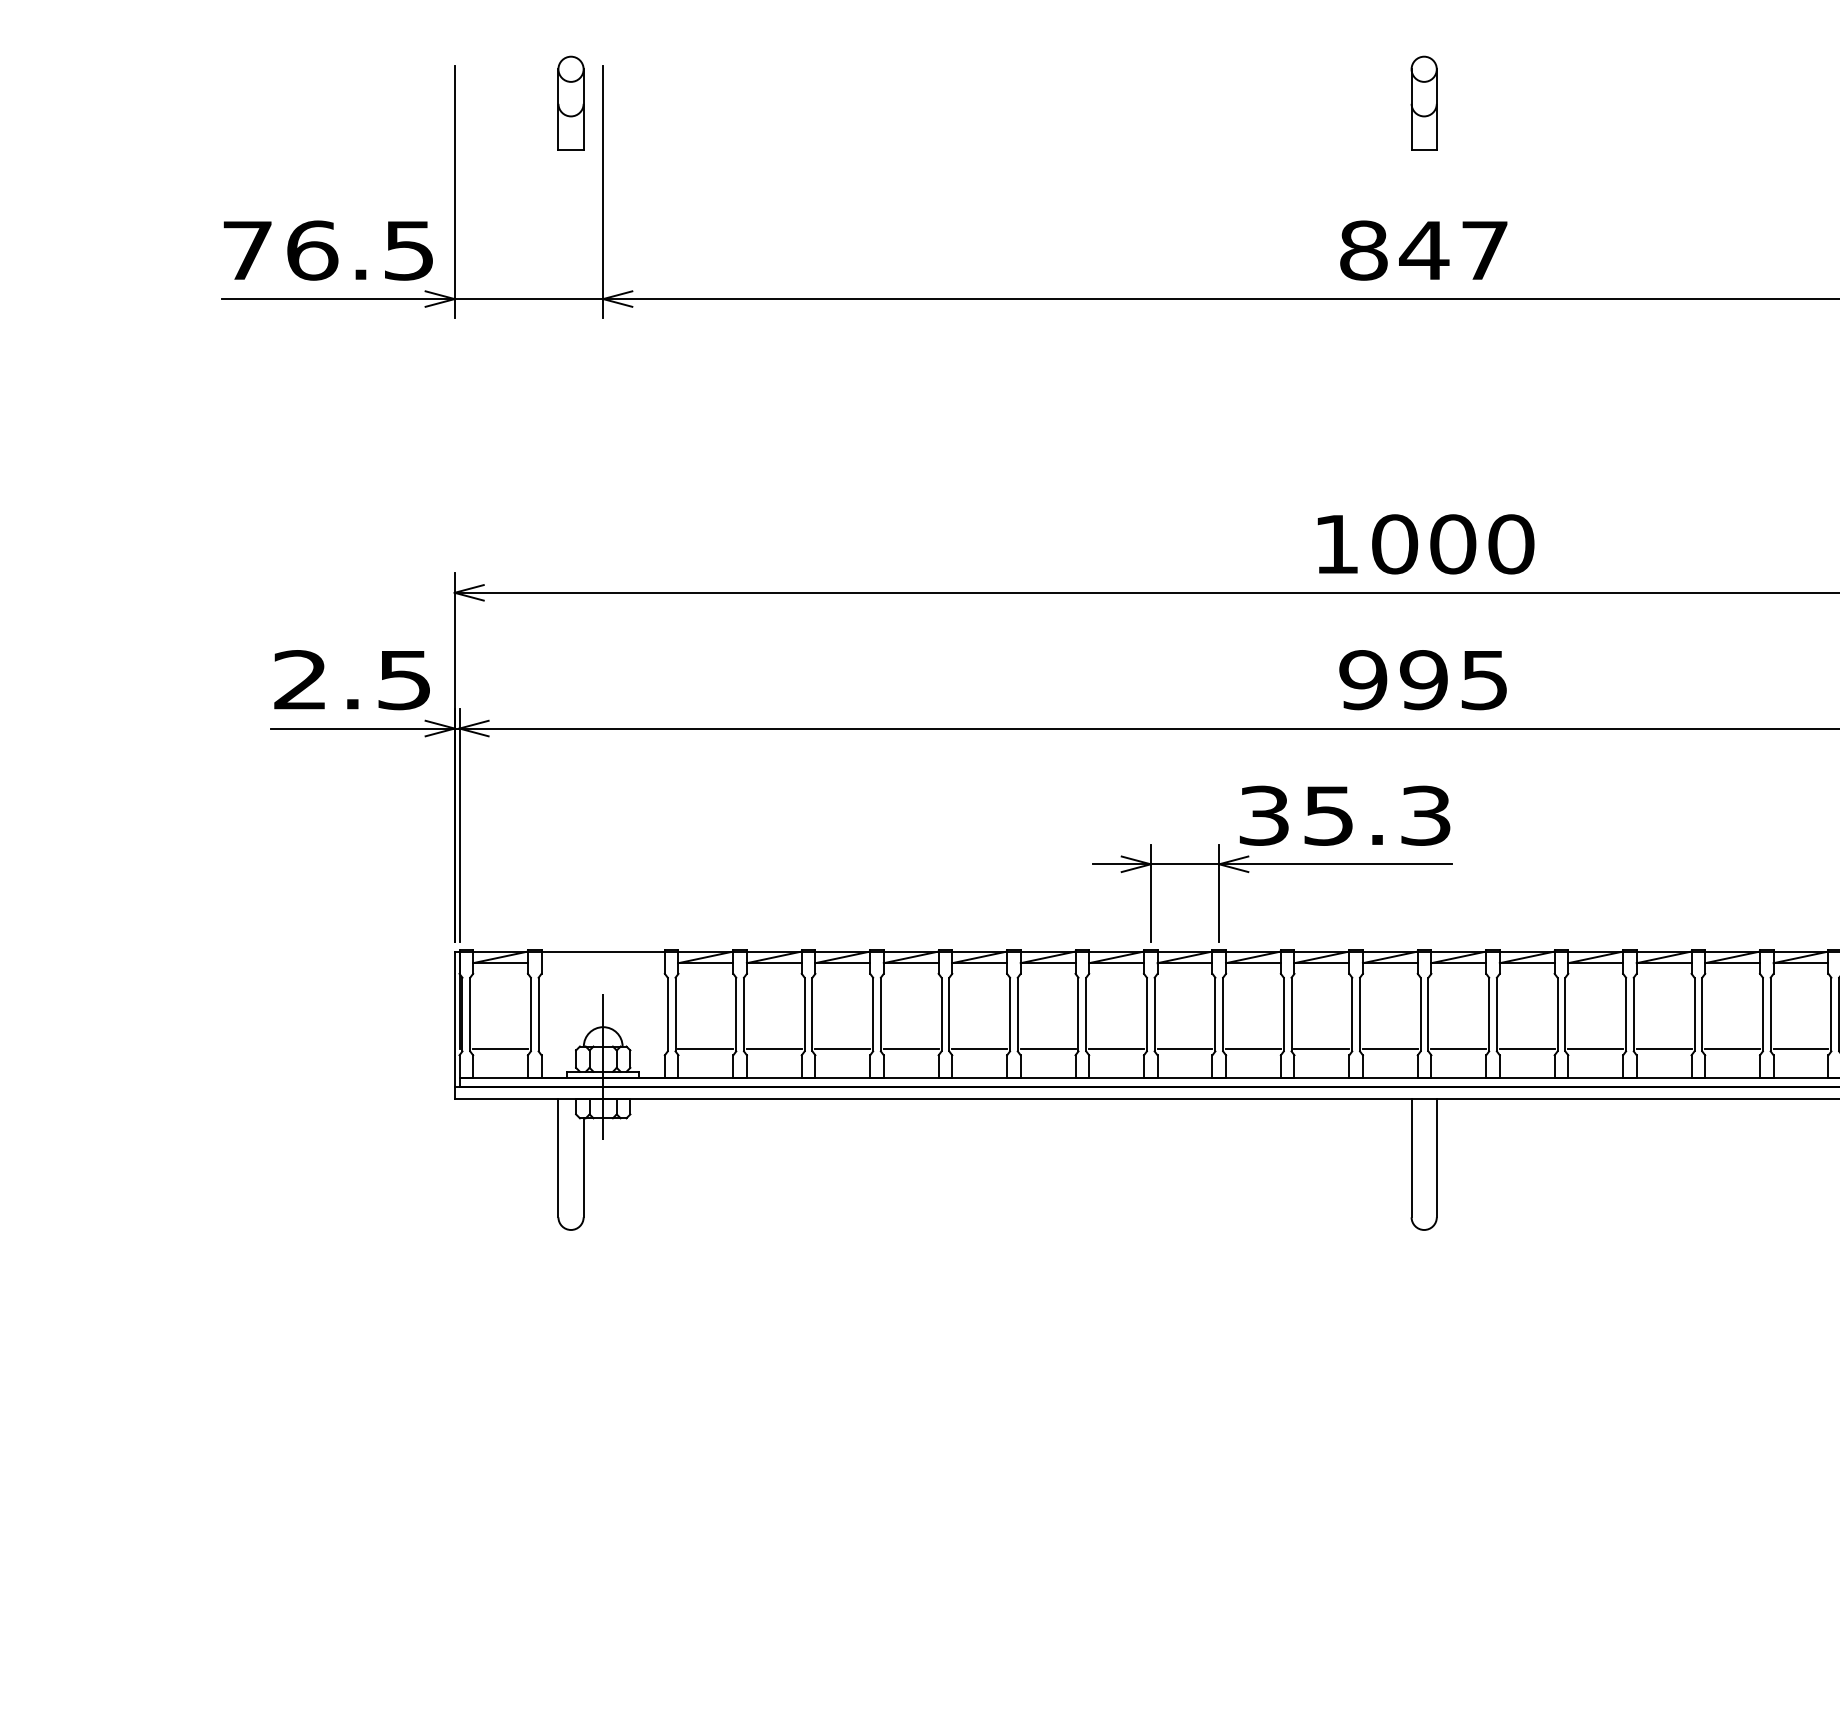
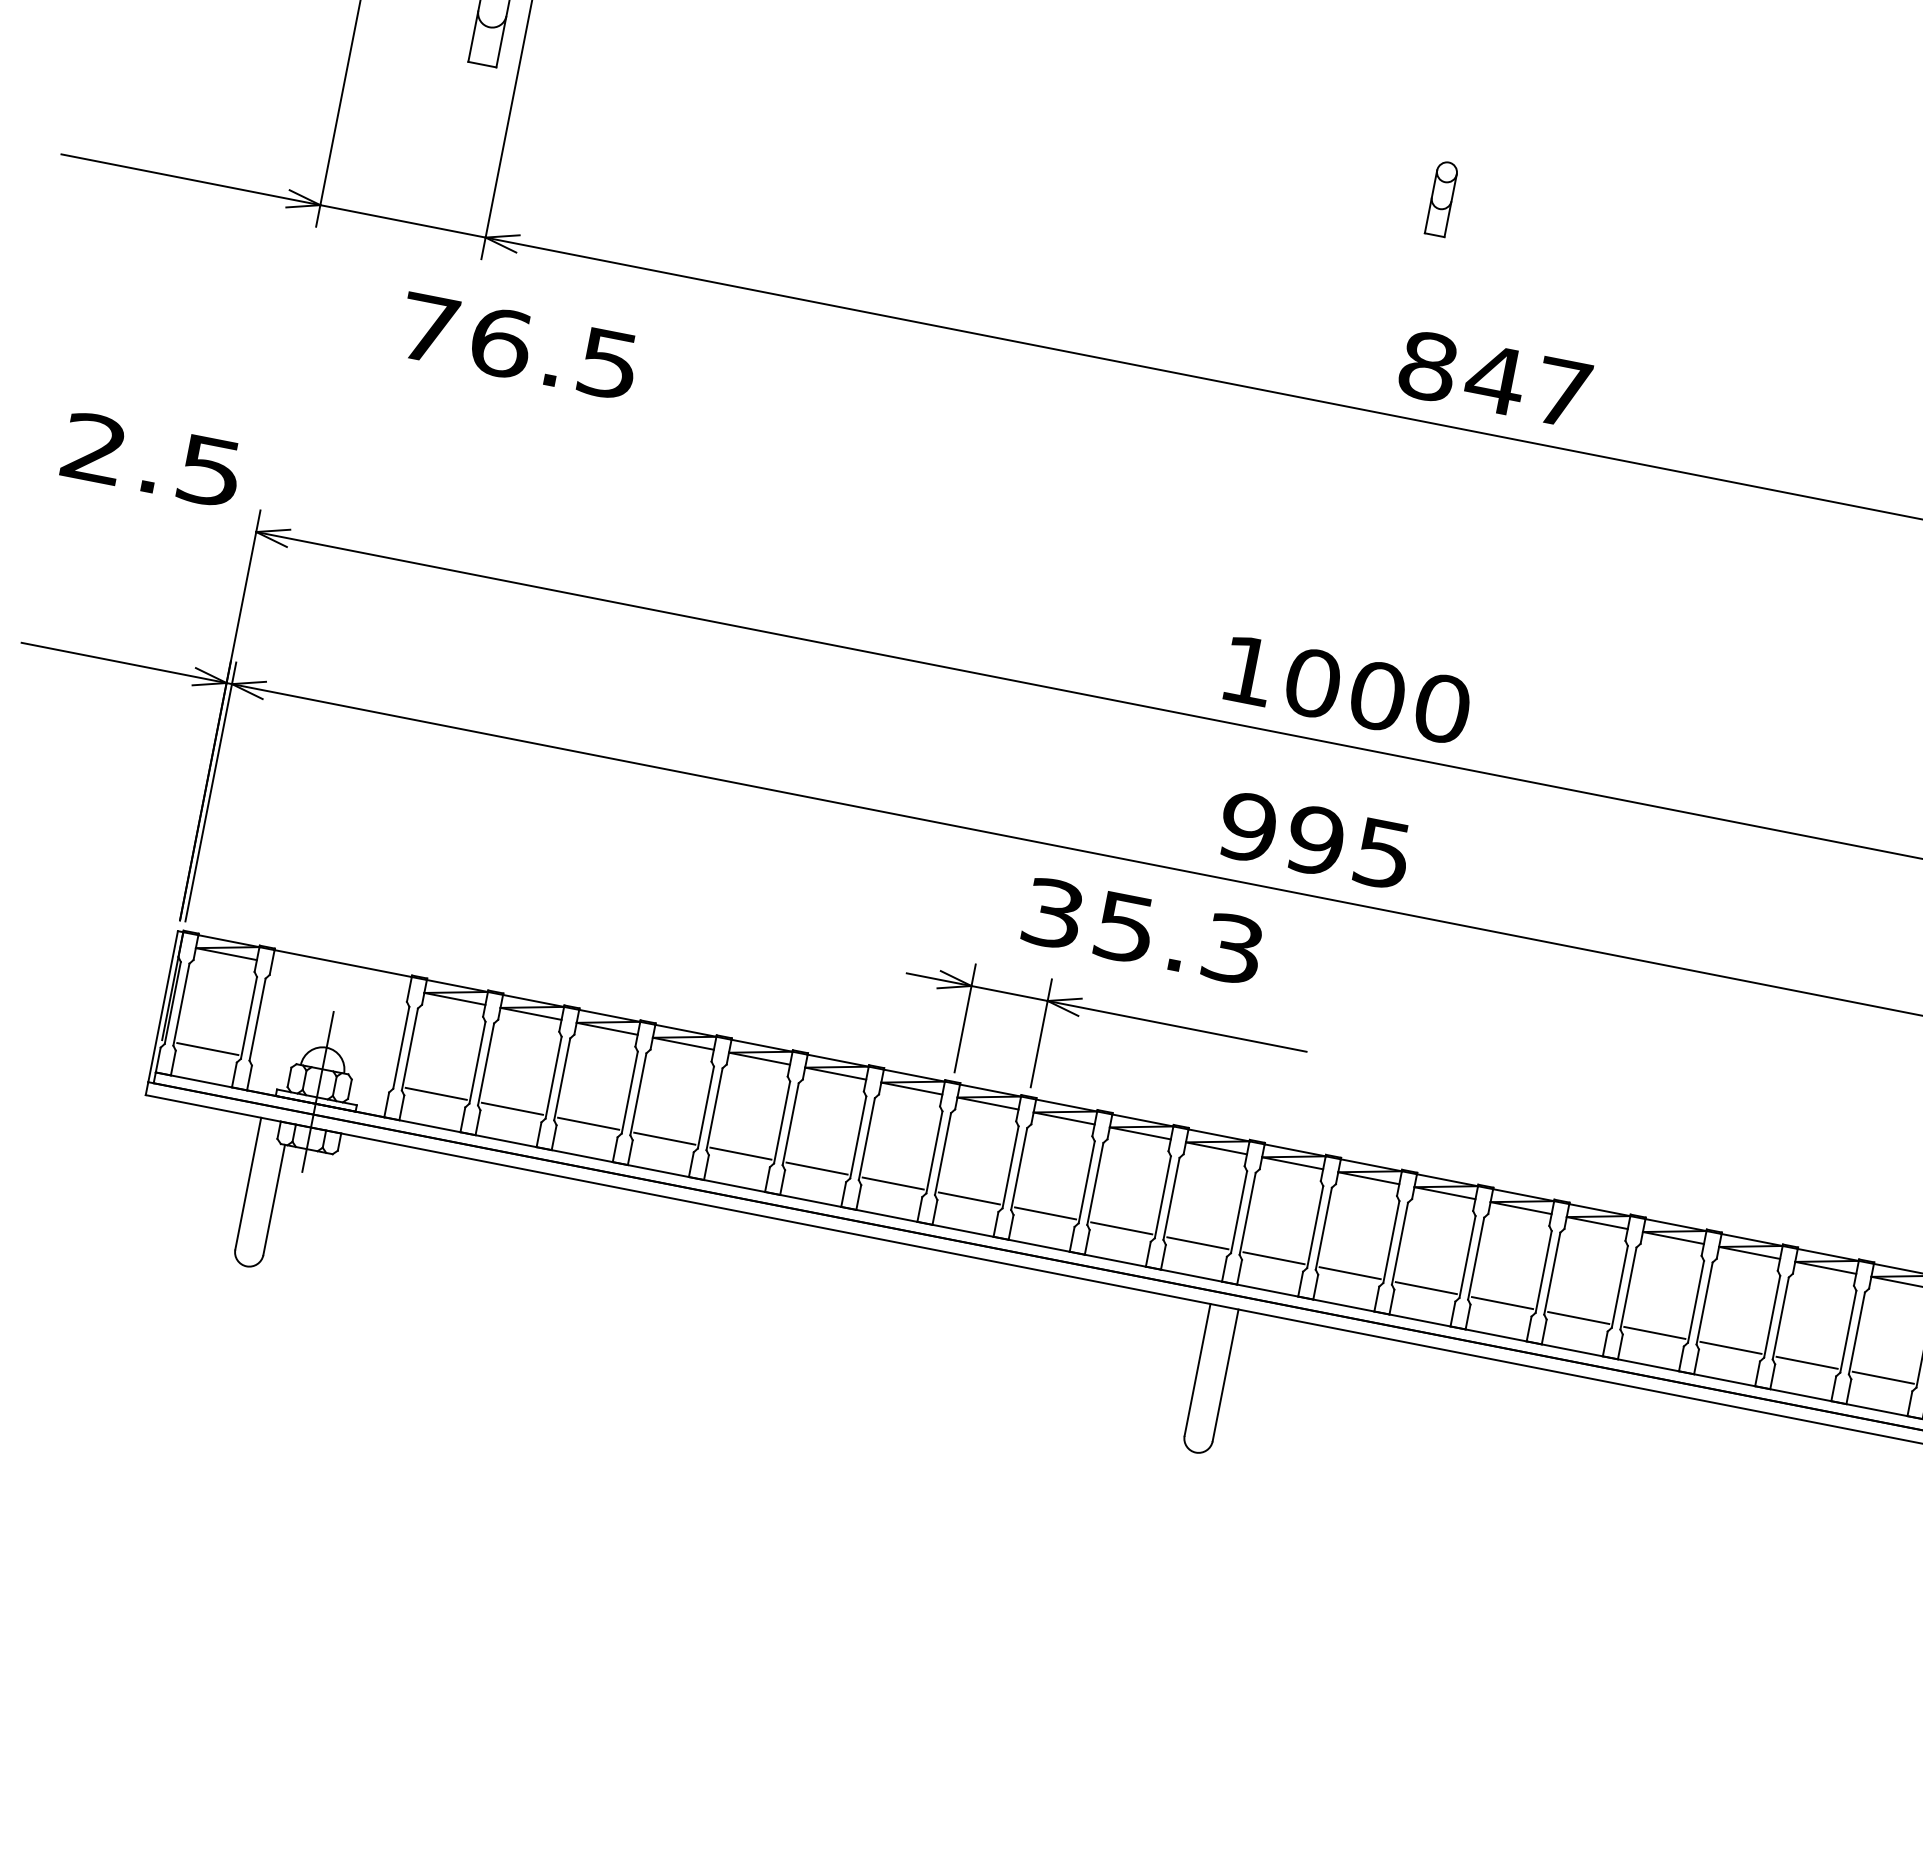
part: (1423, 102) -> (1441, 197), size x0.7
text: (327, 250) -> (517, 346), moved
text: (1423, 250) -> (1494, 379), moved
text: (351, 680) -> (151, 460), moved
text: (1344, 815) -> (1142, 930), moved

